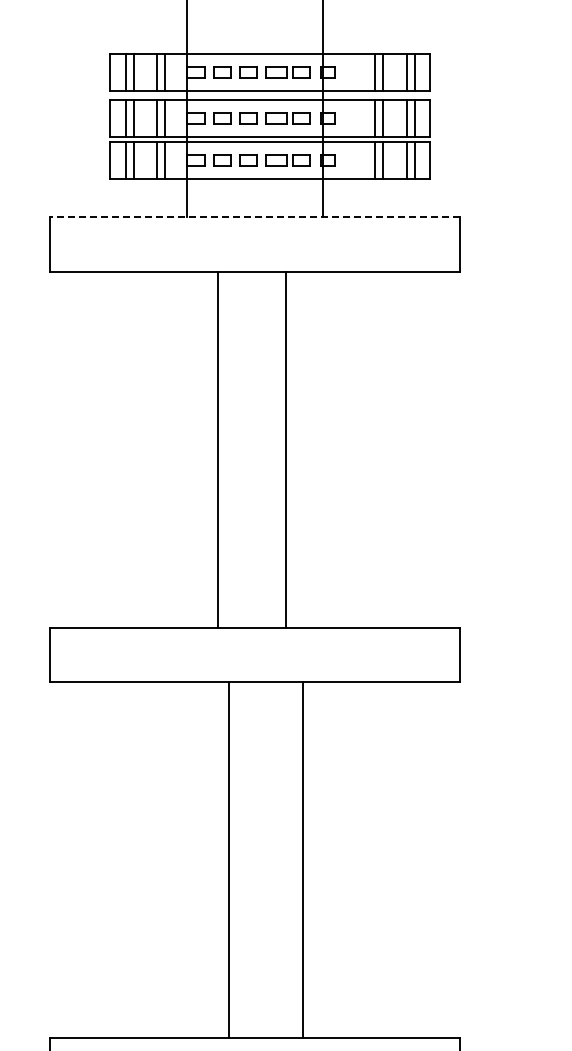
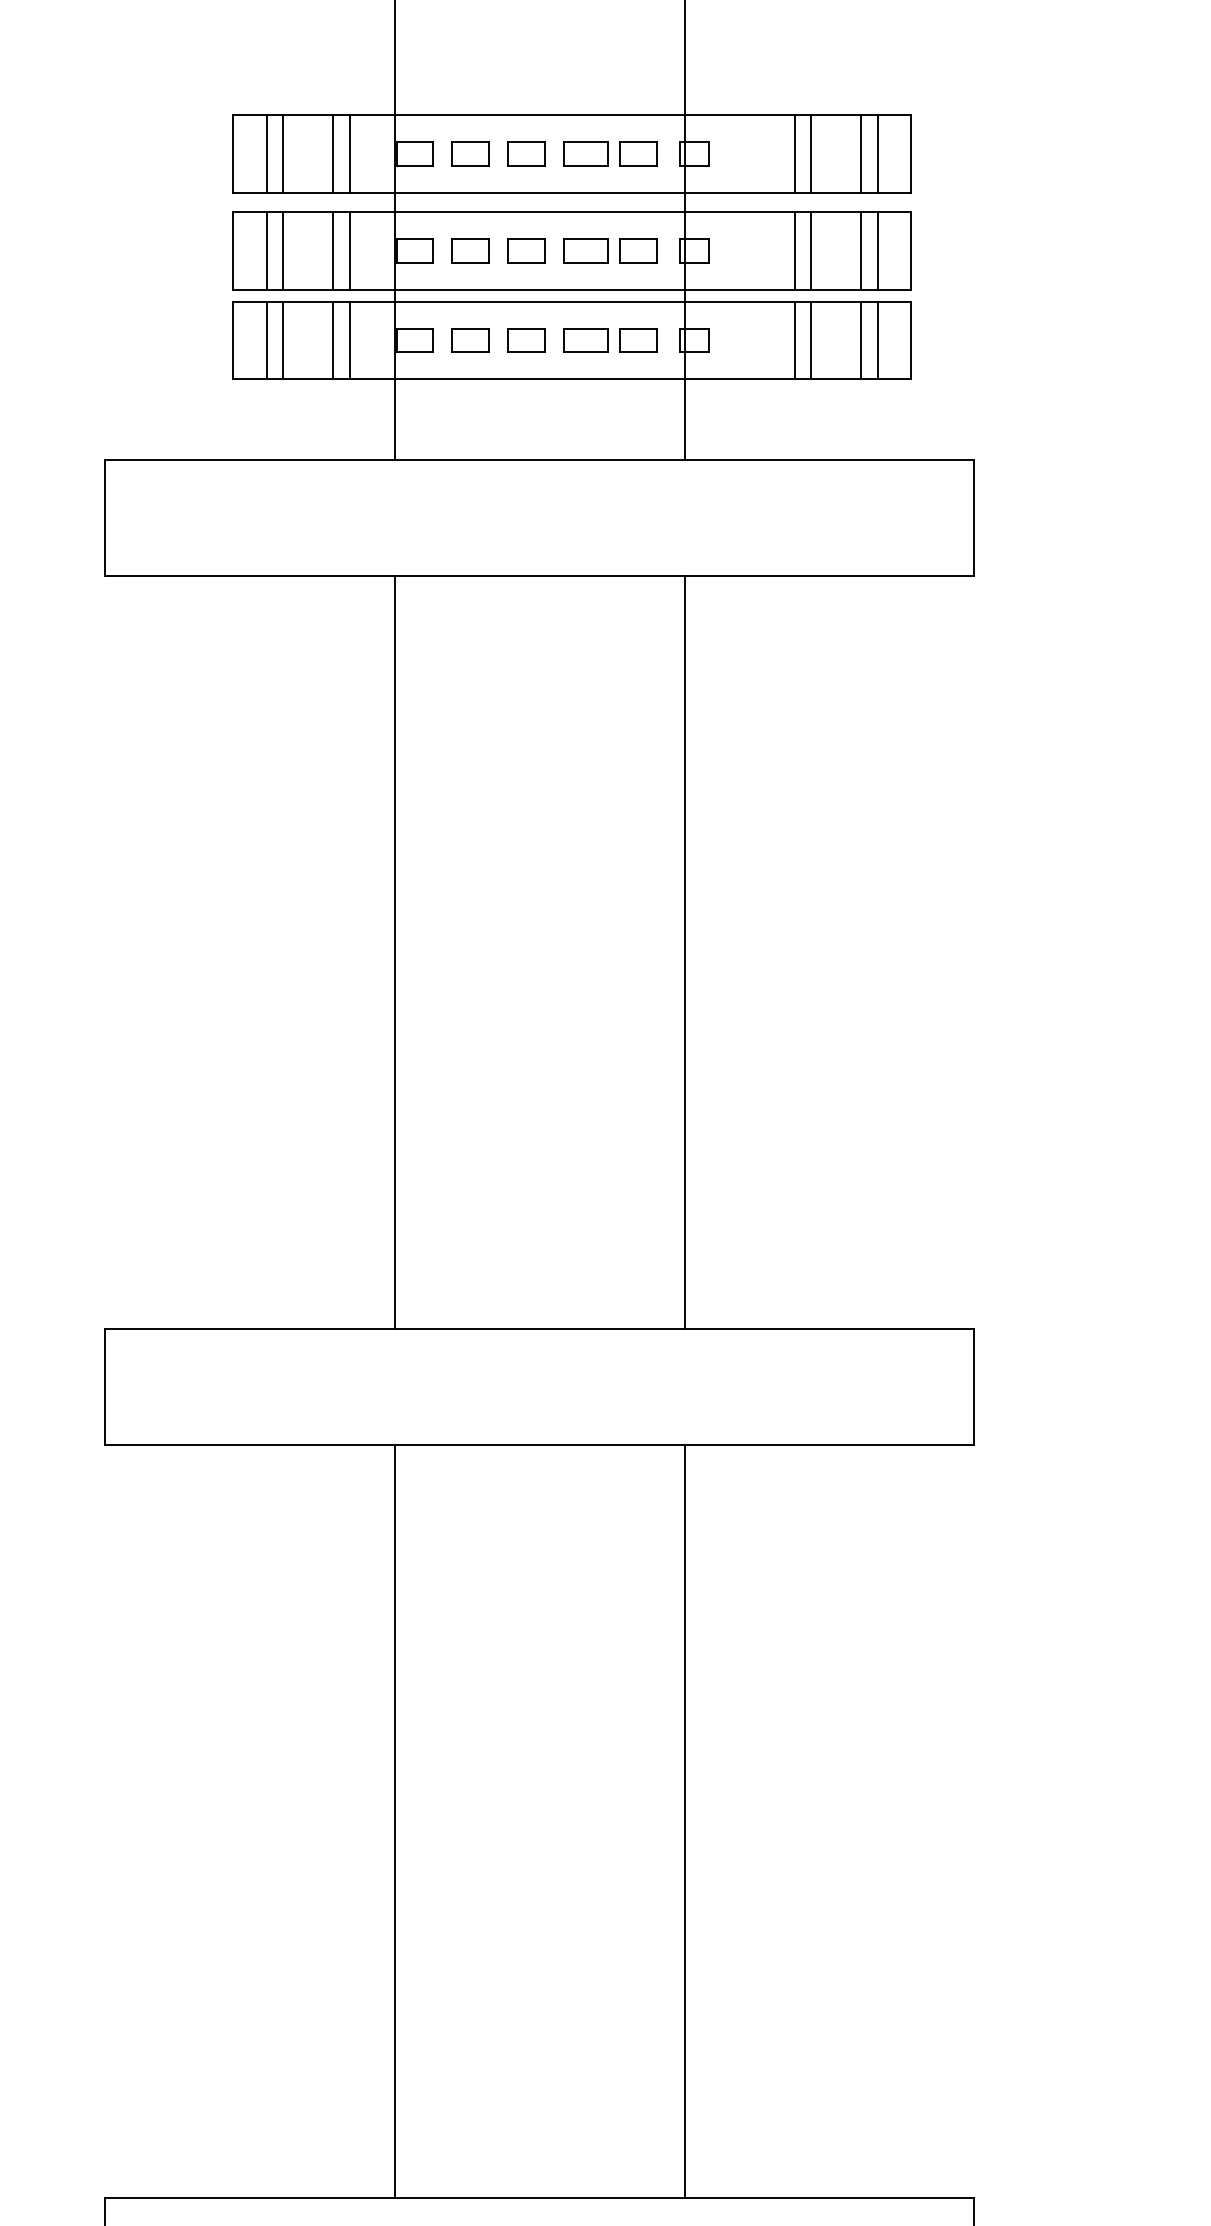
line: (254, 217) -> (538, 460), dashed -> solid
line: (217, 449) -> (394, 952), moved
line: (286, 449) -> (684, 952), moved
line: (228, 860) -> (394, 1822), moved
line: (303, 860) -> (684, 1822), moved

